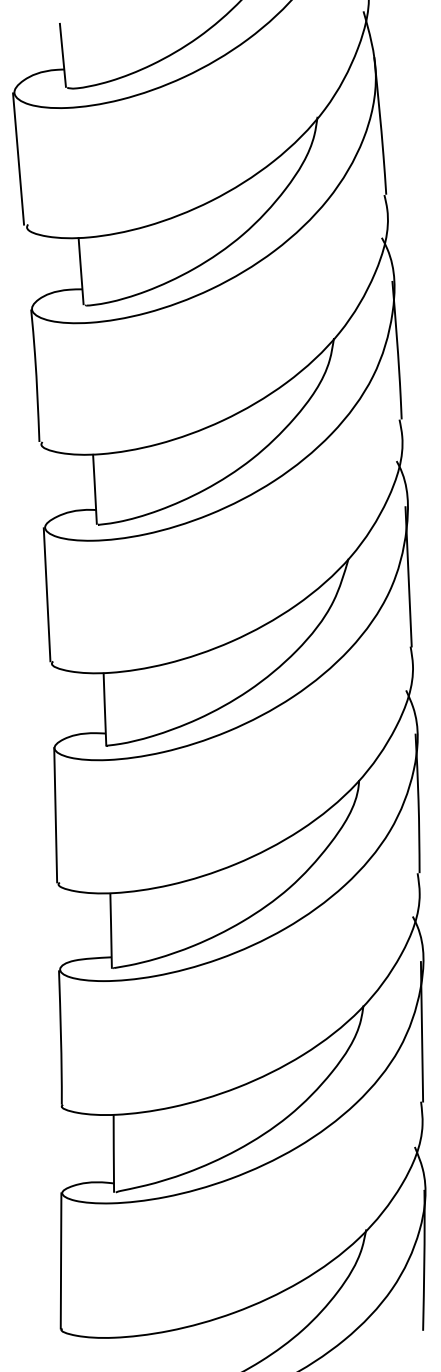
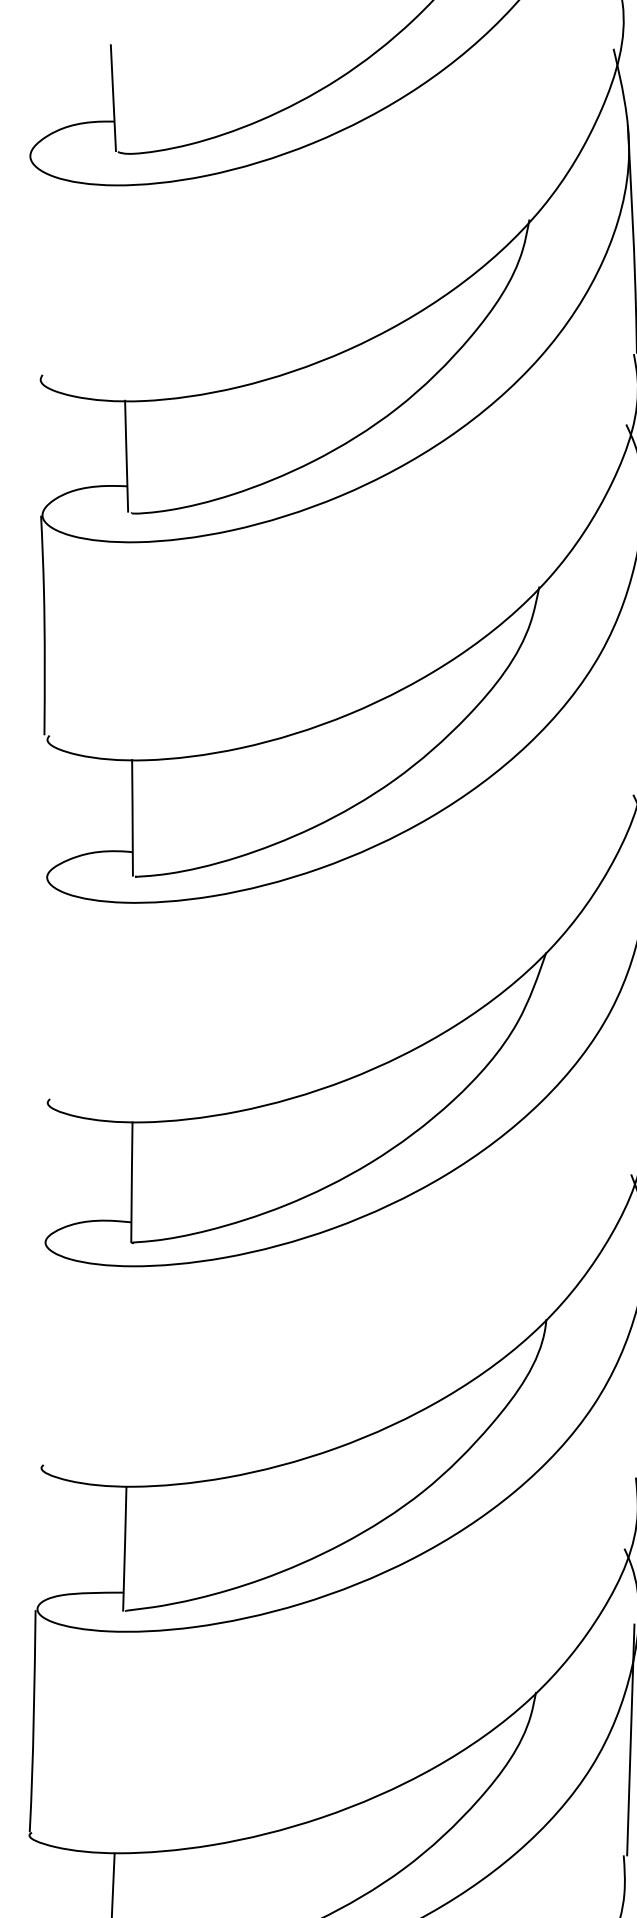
line: (18, 158) -> (31, 265), removed
line: (46, 594) -> (44, 987), removed
line: (55, 815) -> (41, 1353), removed

